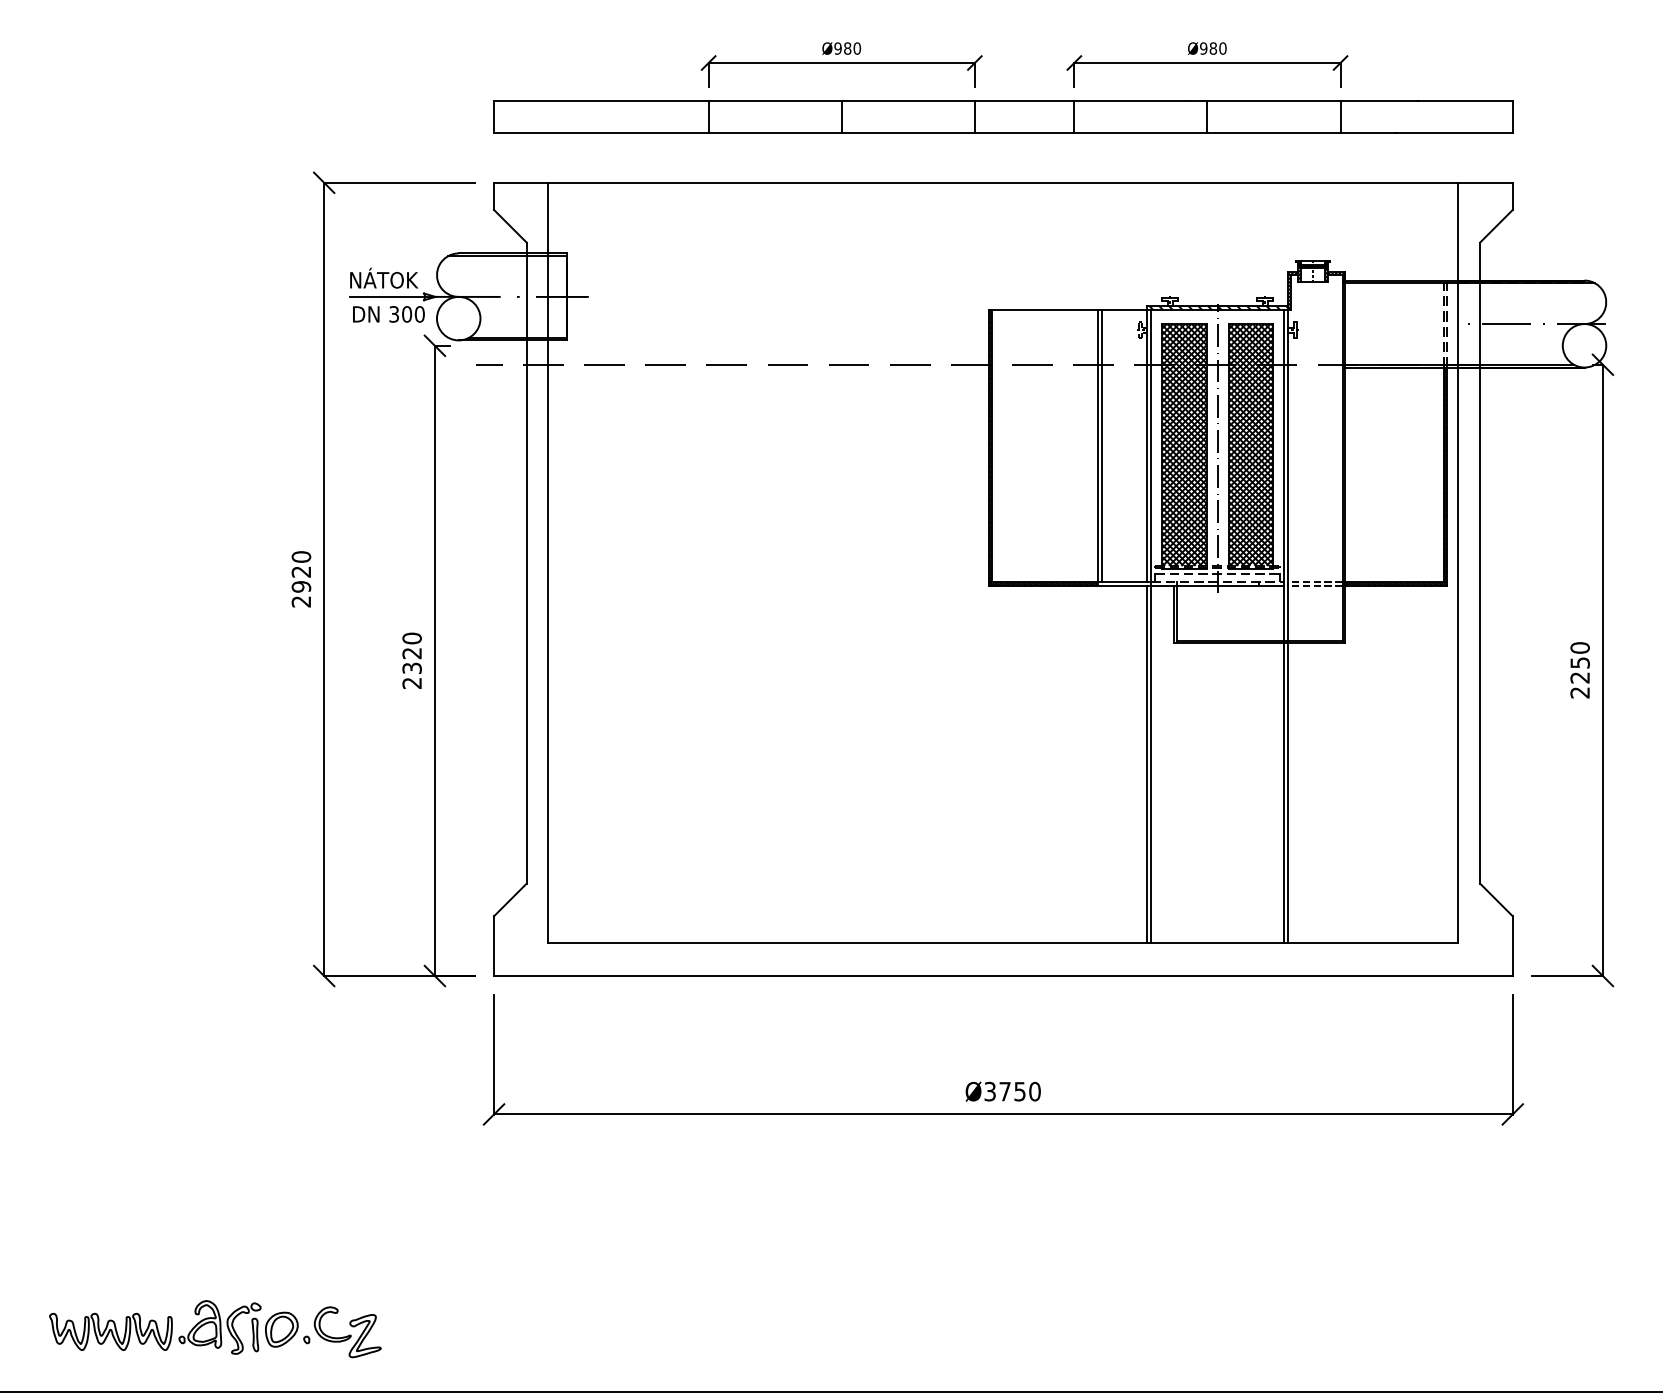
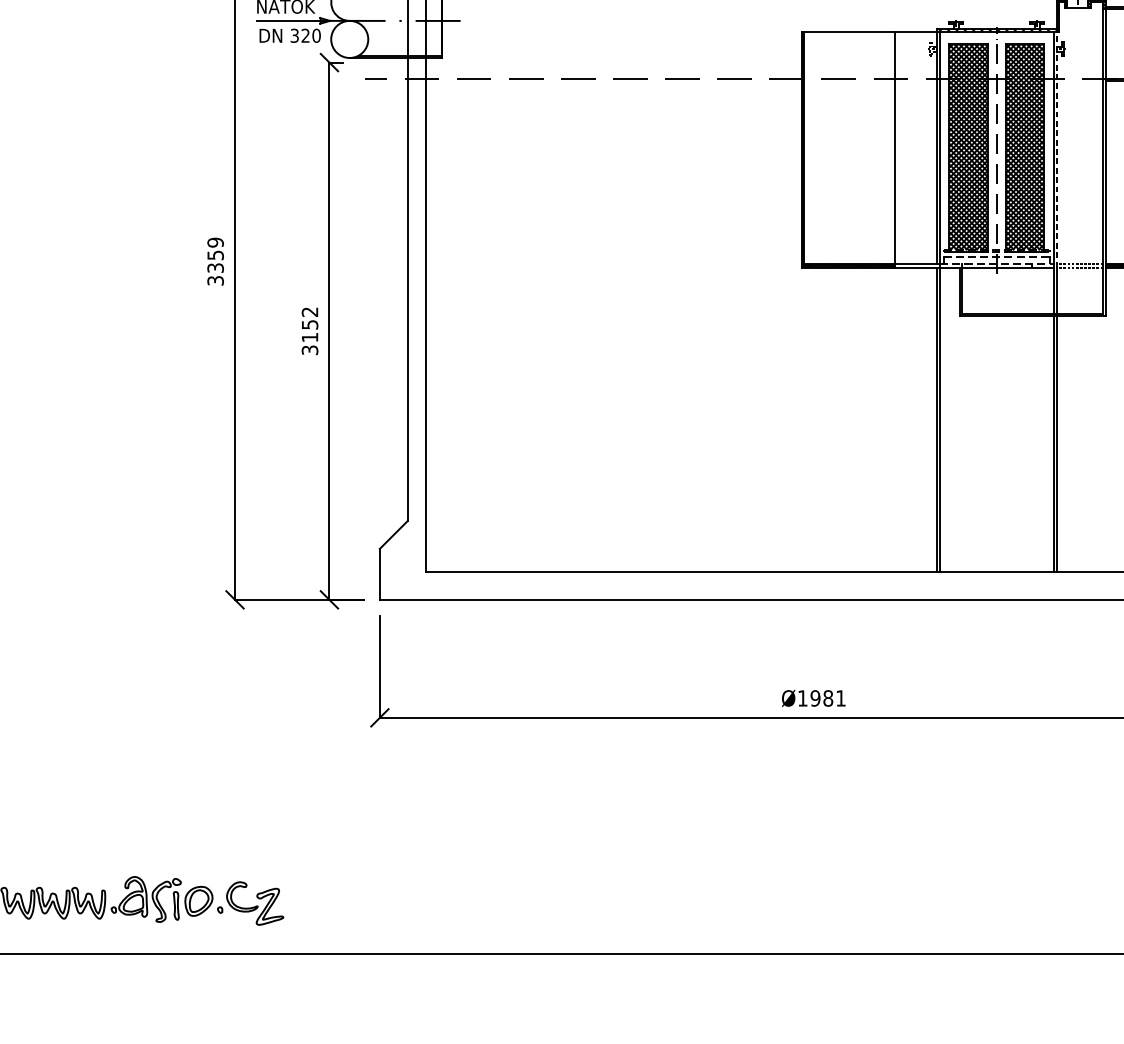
text: (407, 314) -> (306, 35), 300 -> 320
line: (1102, 446) -> (898, 148), removed
line: (1288, 448) -> (1057, 150), solid -> dashed
text: (301, 579) -> (215, 261), 2920 -> 3359
text: (411, 660) -> (309, 330), 2320 -> 3152
text: (1012, 1091) -> (821, 698), Ø3750 -> Ø1981

